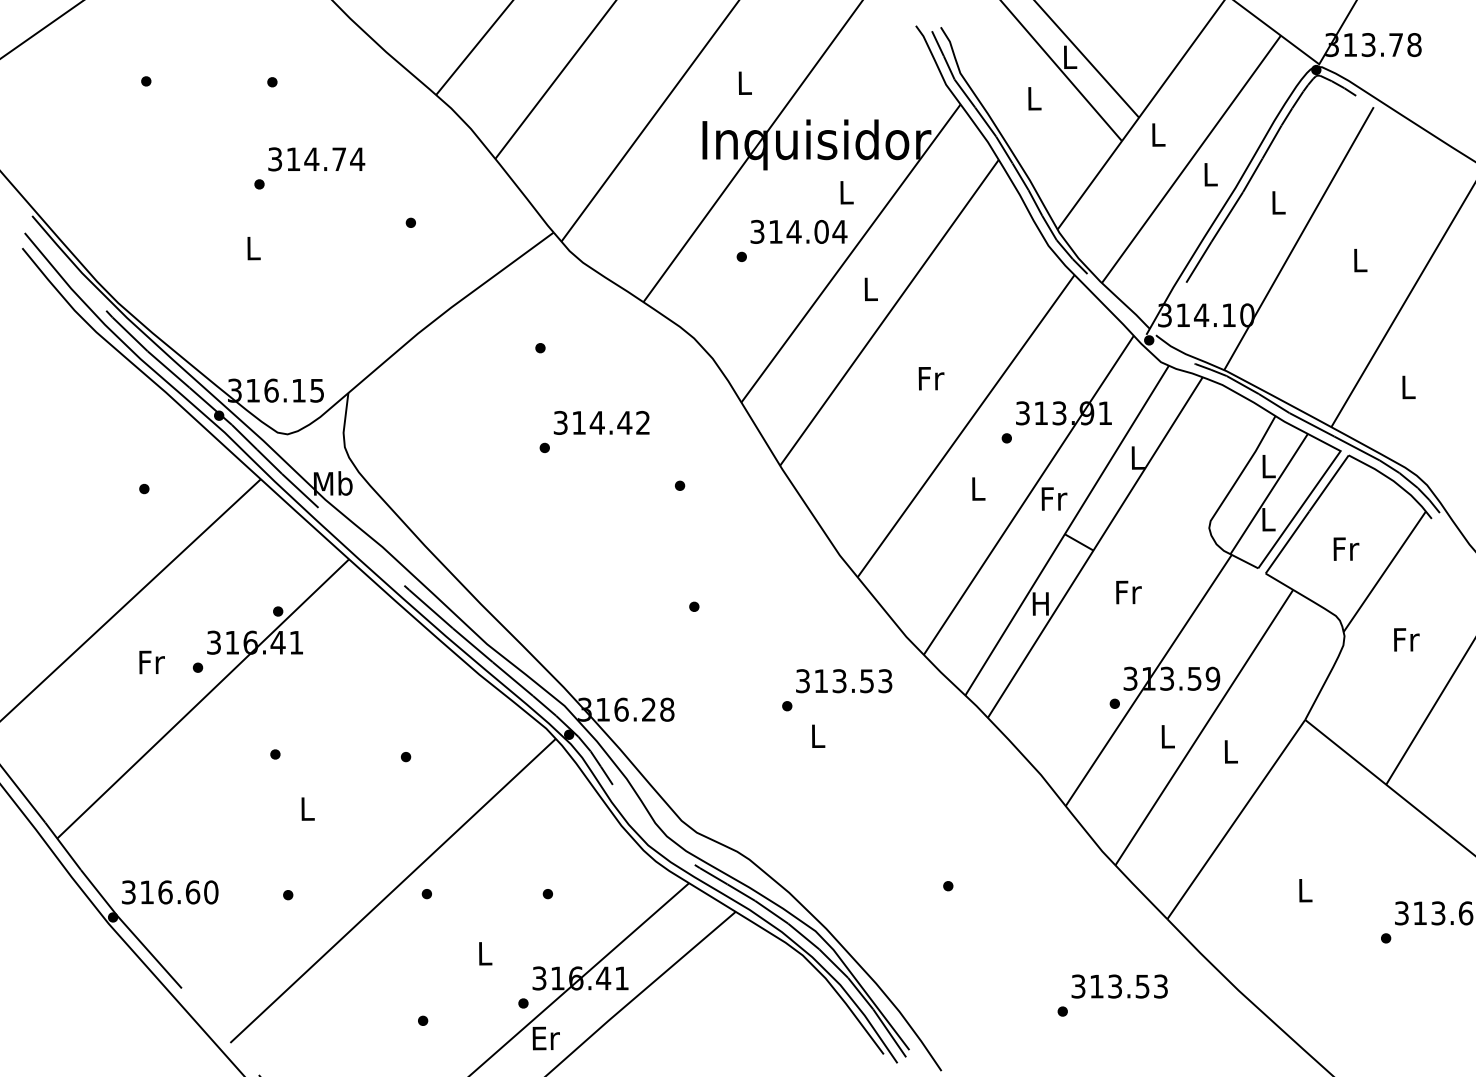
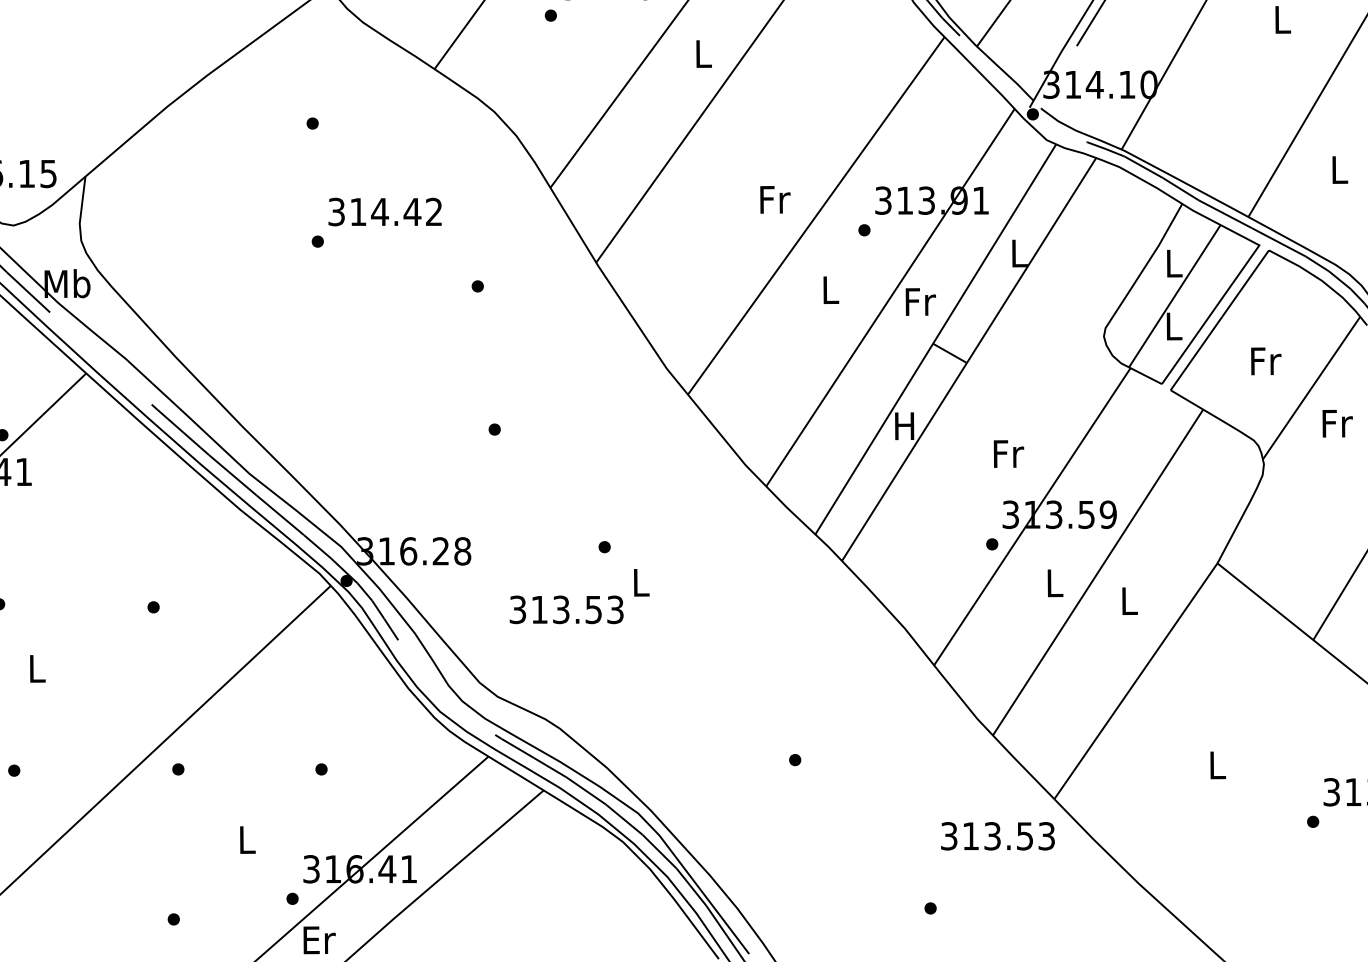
text: (931, 378) -> (775, 199), moved
text: (1128, 592) -> (1008, 454), moved
text: (1406, 639) -> (1337, 423), moved
text: (844, 681) -> (567, 610), moved
text: (1119, 986) -> (997, 836), moved

